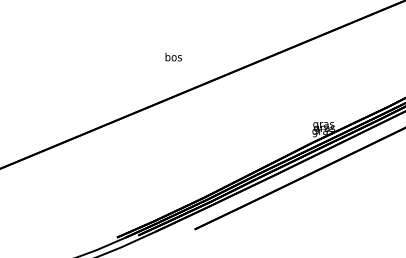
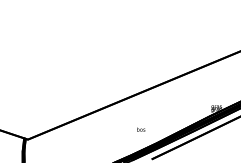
text: (174, 56) -> (141, 129), moved

